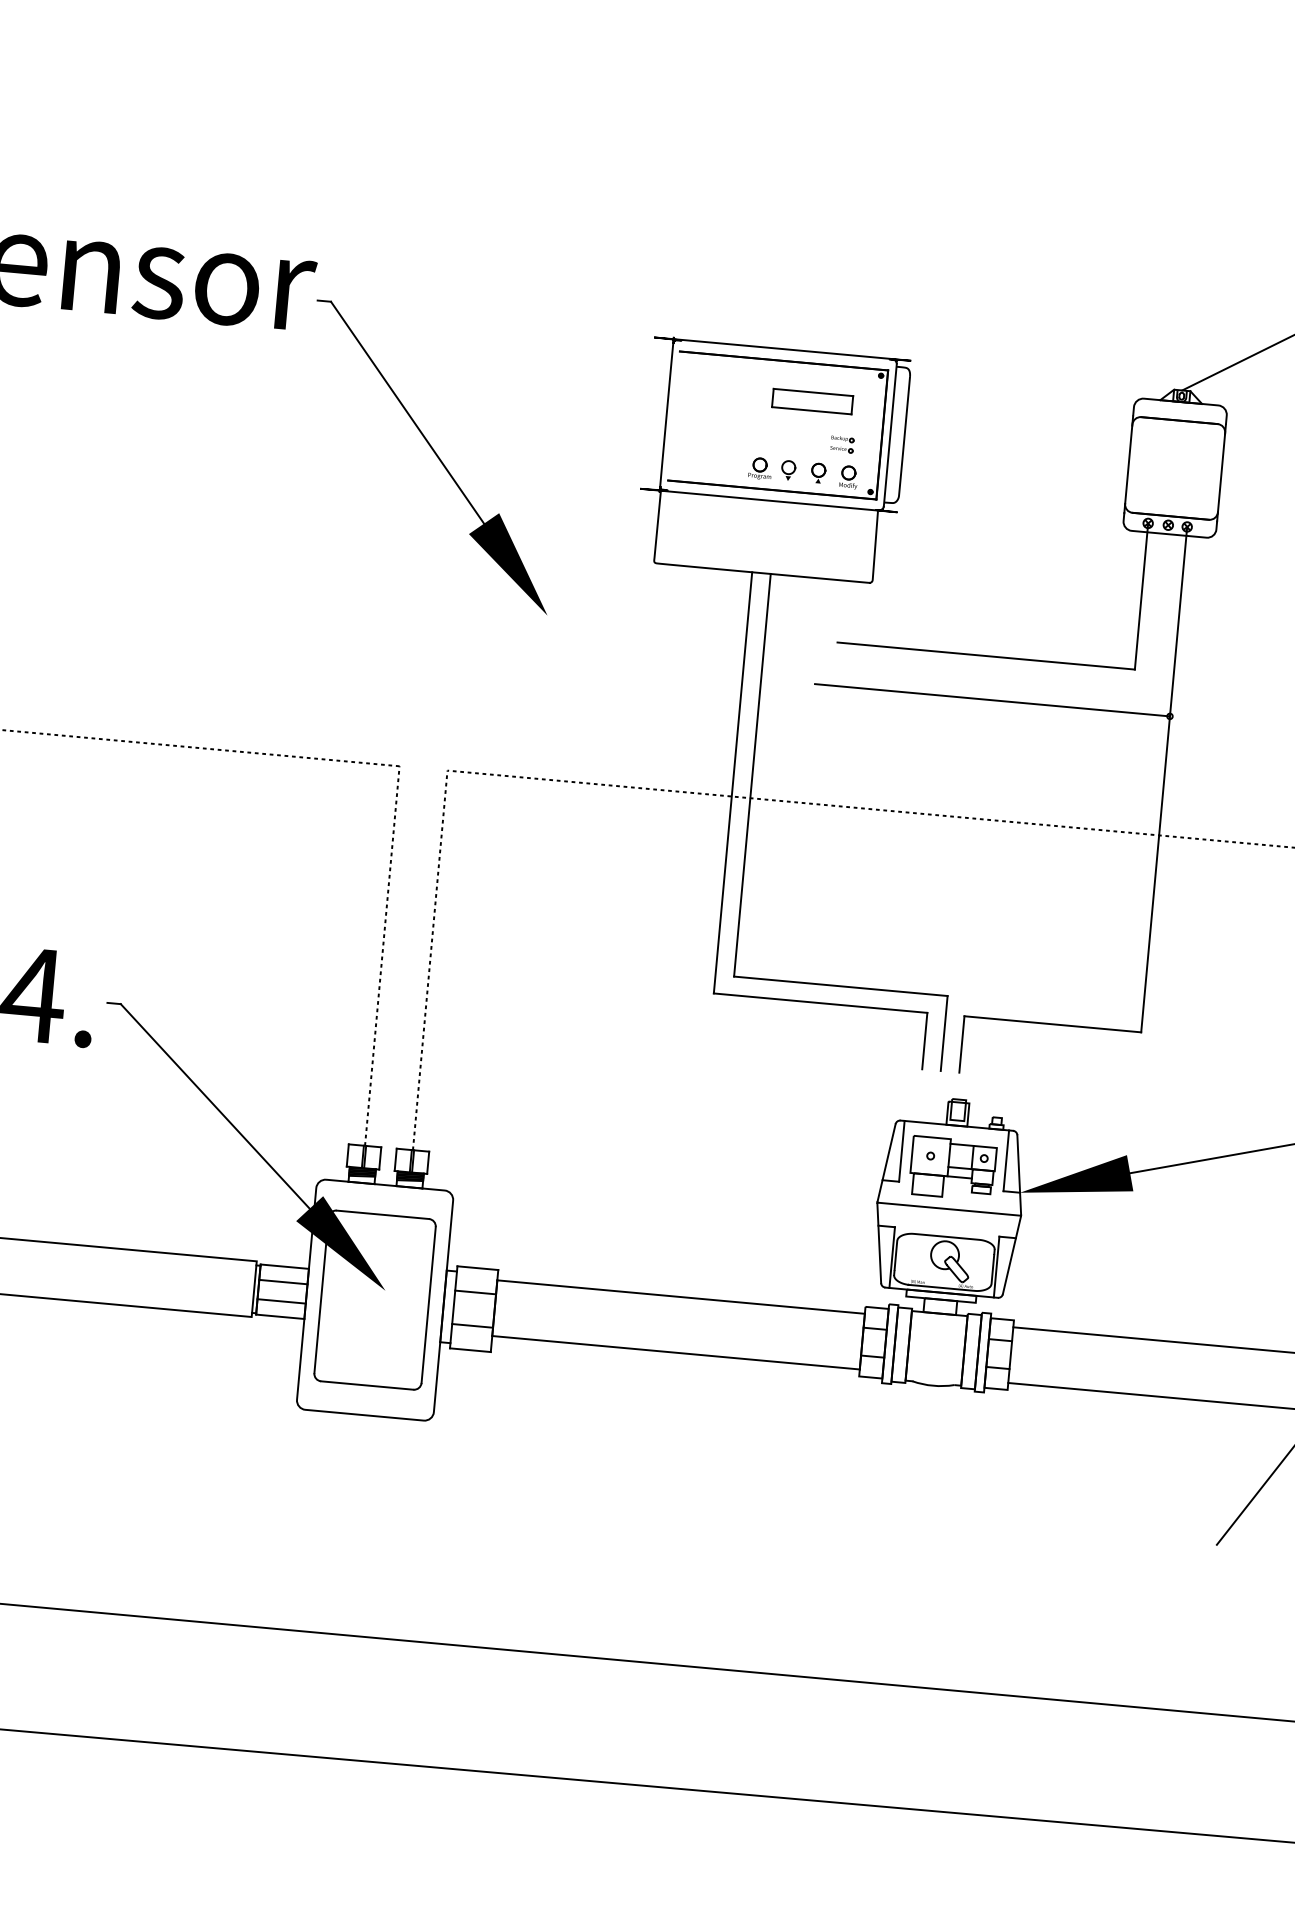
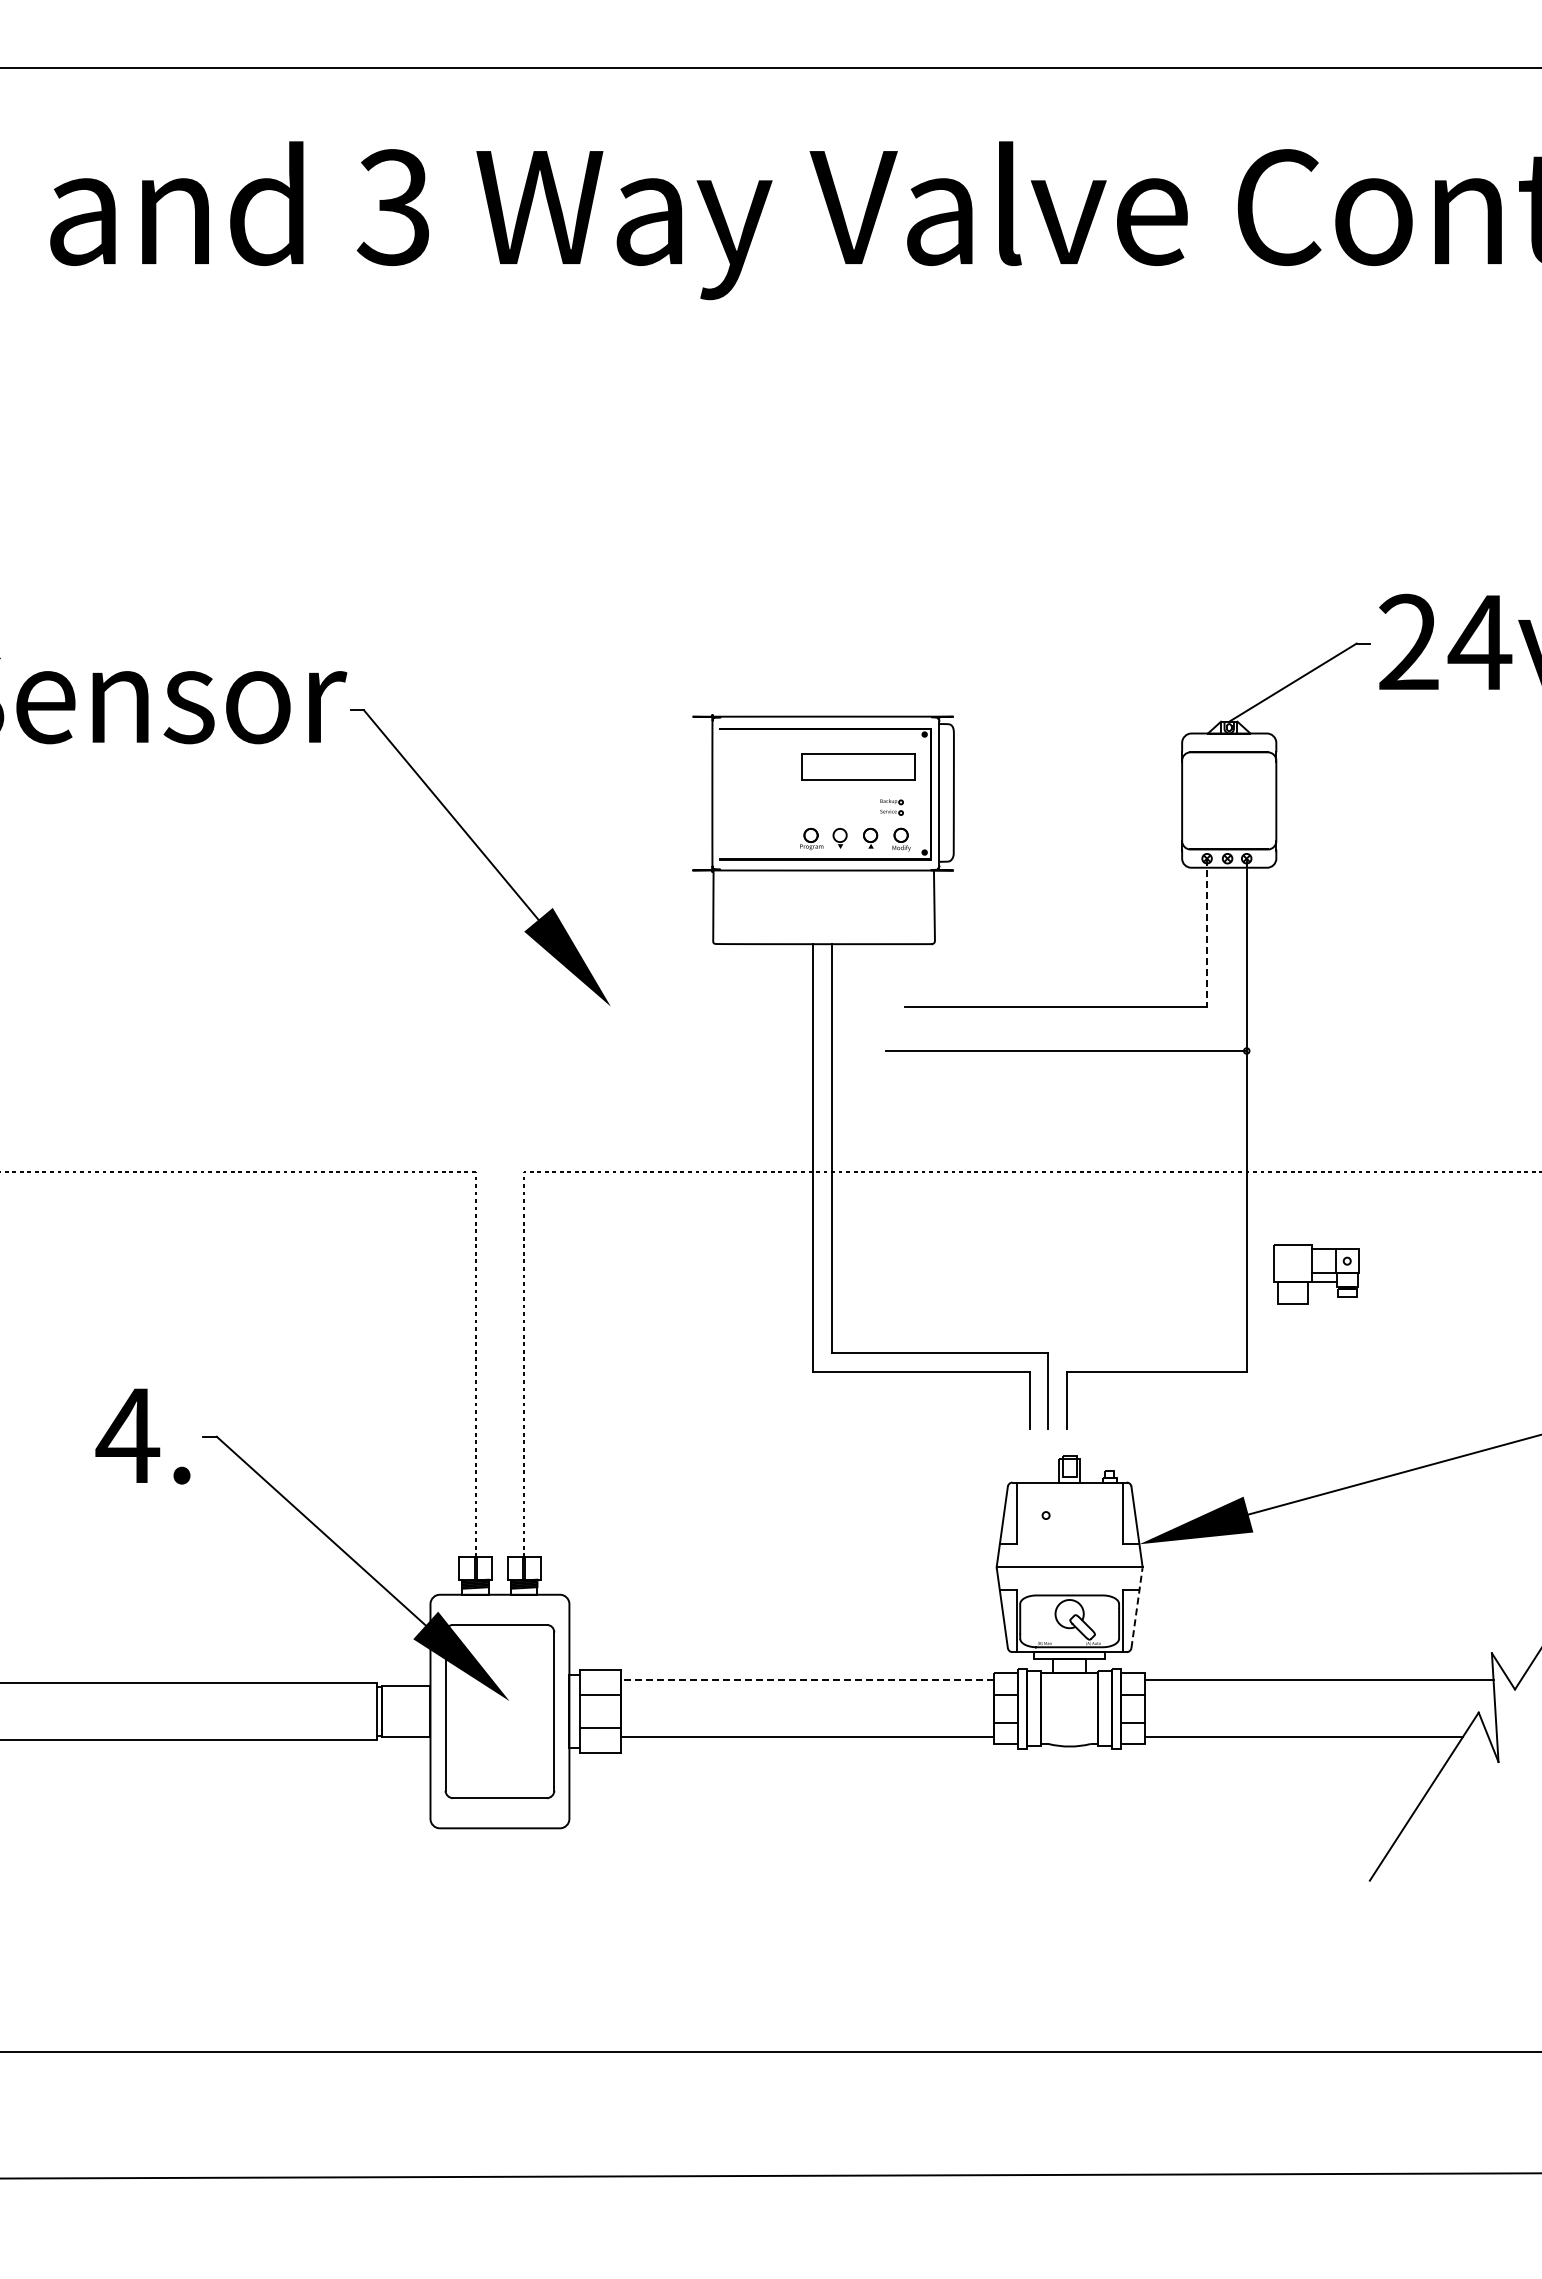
part: (812, 401) -> (857, 766), size x1.4
line: (1141, 597) -> (1207, 933), solid -> dashed
part: (952, 1168) -> (1316, 1274), moved
line: (1012, 1254) -> (1137, 1607), solid -> dashed
line: (282, 1281) -> (405, 1701), removed
line: (680, 1297) -> (807, 1680), solid -> dashed
line: (281, 1301) -> (405, 1721), removed

